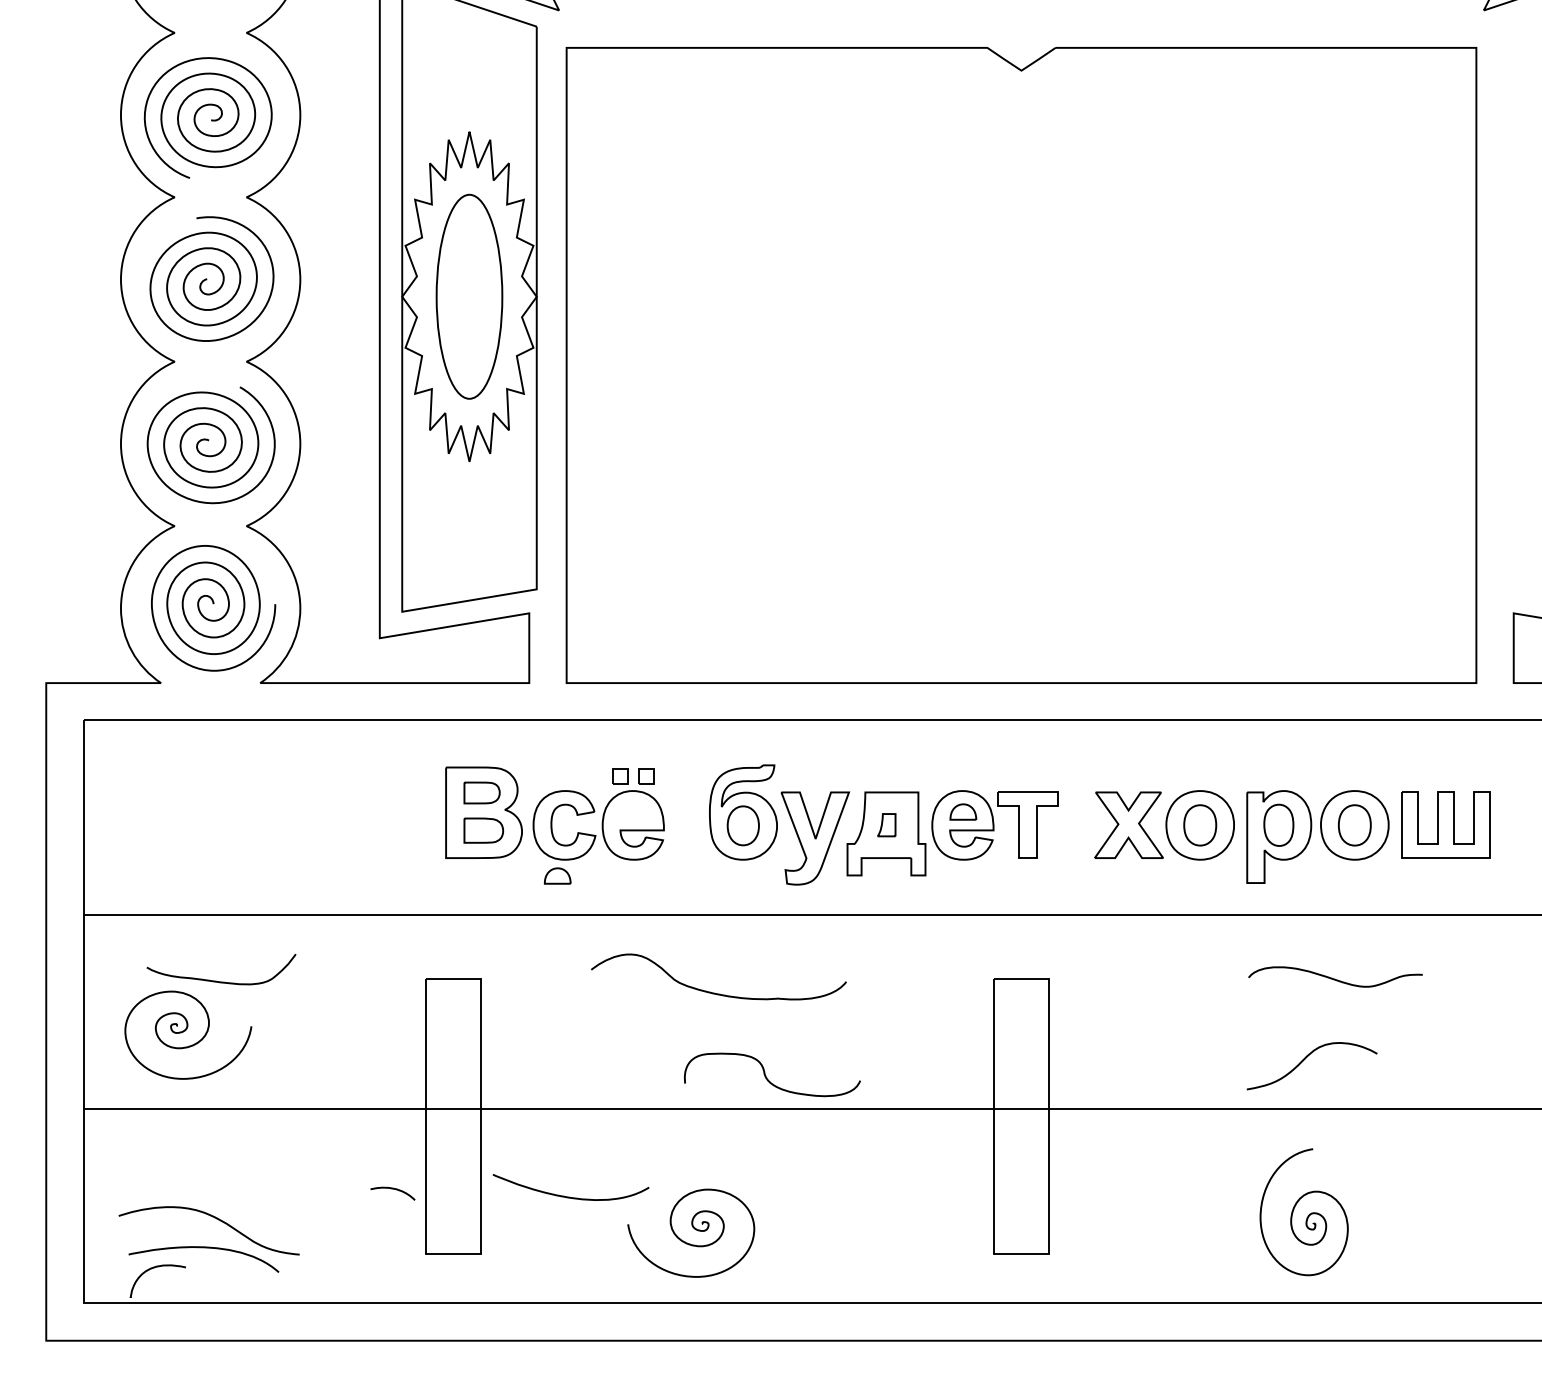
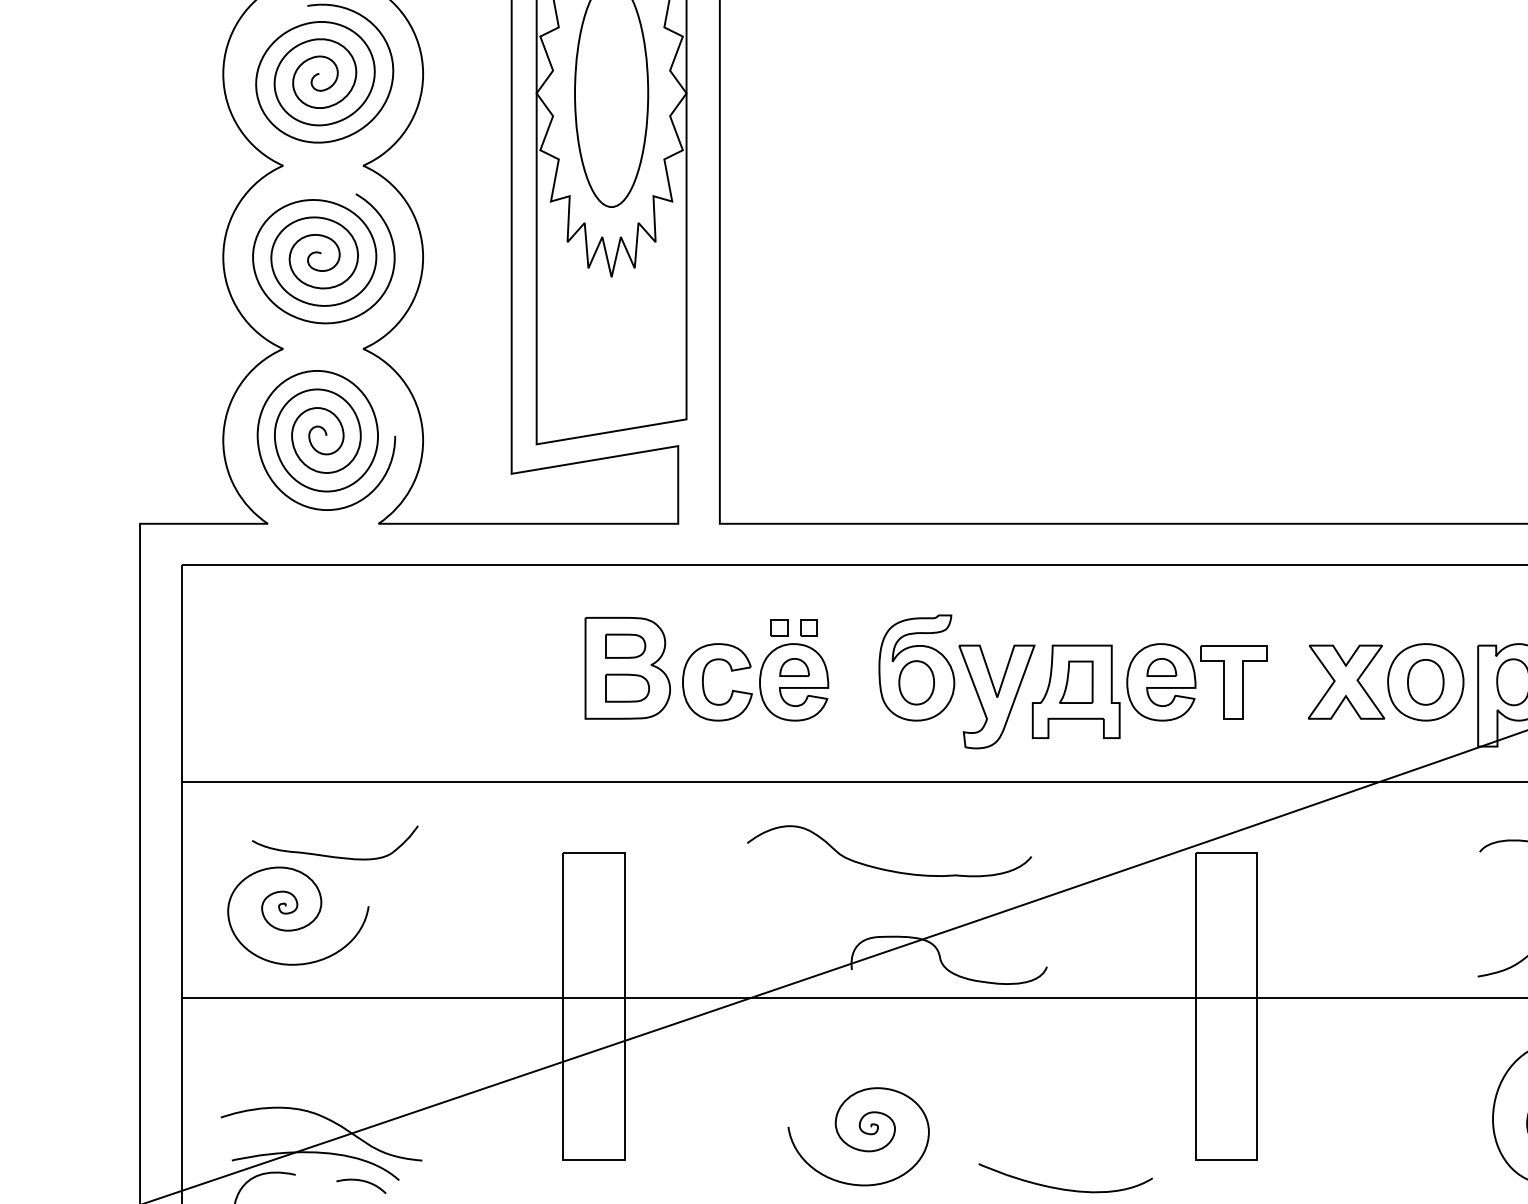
part: (886, 824) -> (1076, 681), size x1.67
part: (557, 875) -> (794, 666), moved
curve: (392, 1189) -> (360, 1181), moved
curve: (569, 1196) -> (1063, 1188), moved

